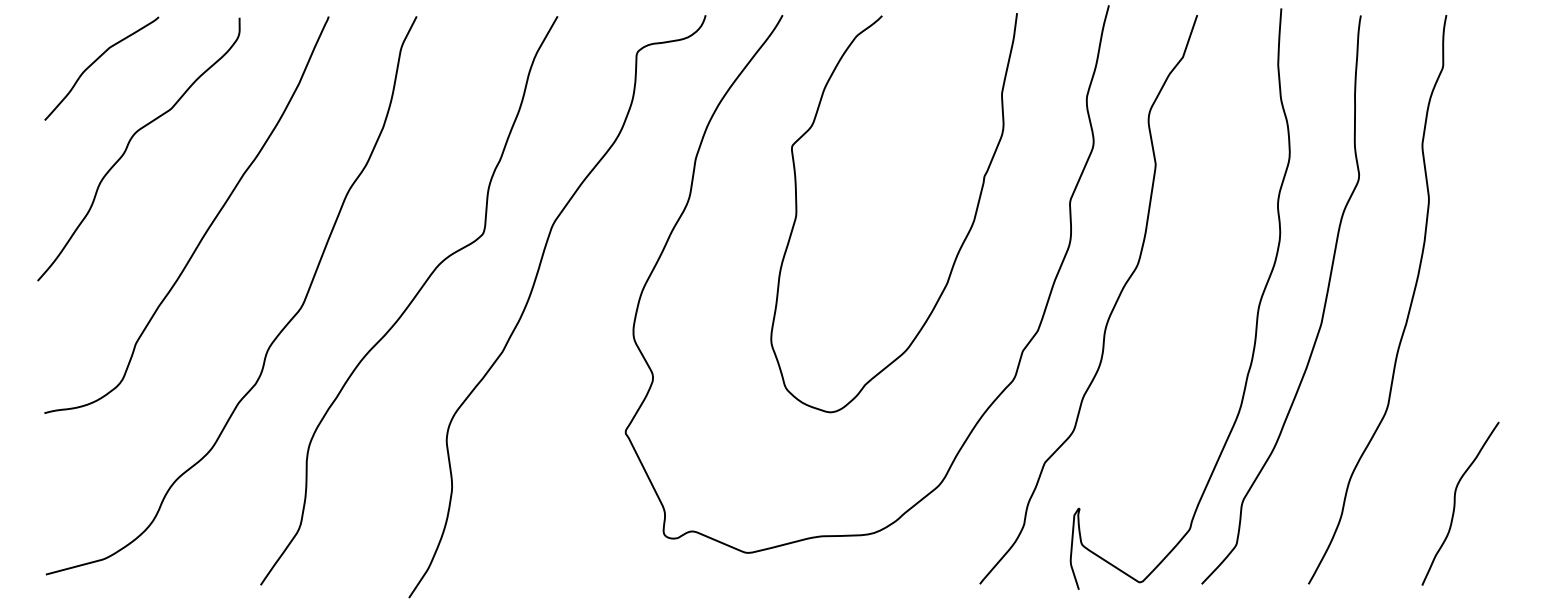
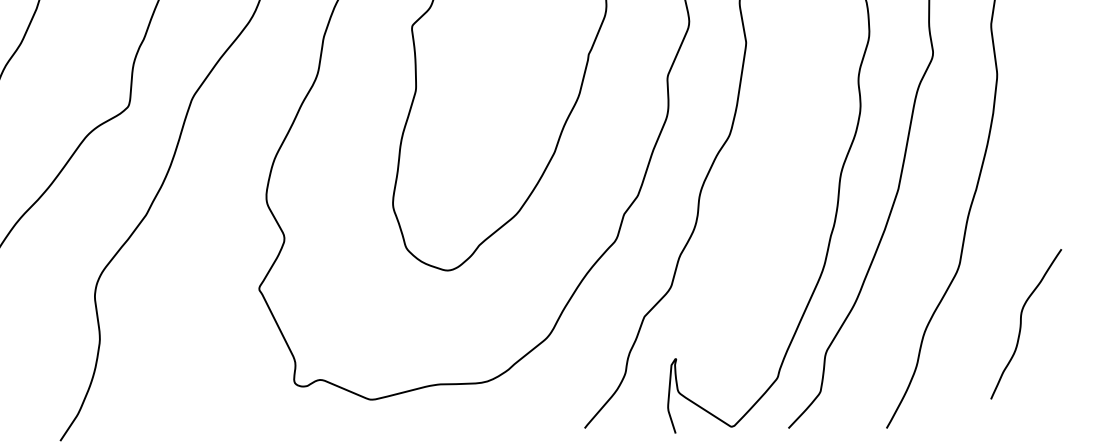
curve: (1455, 503) -> (1021, 323), moved

